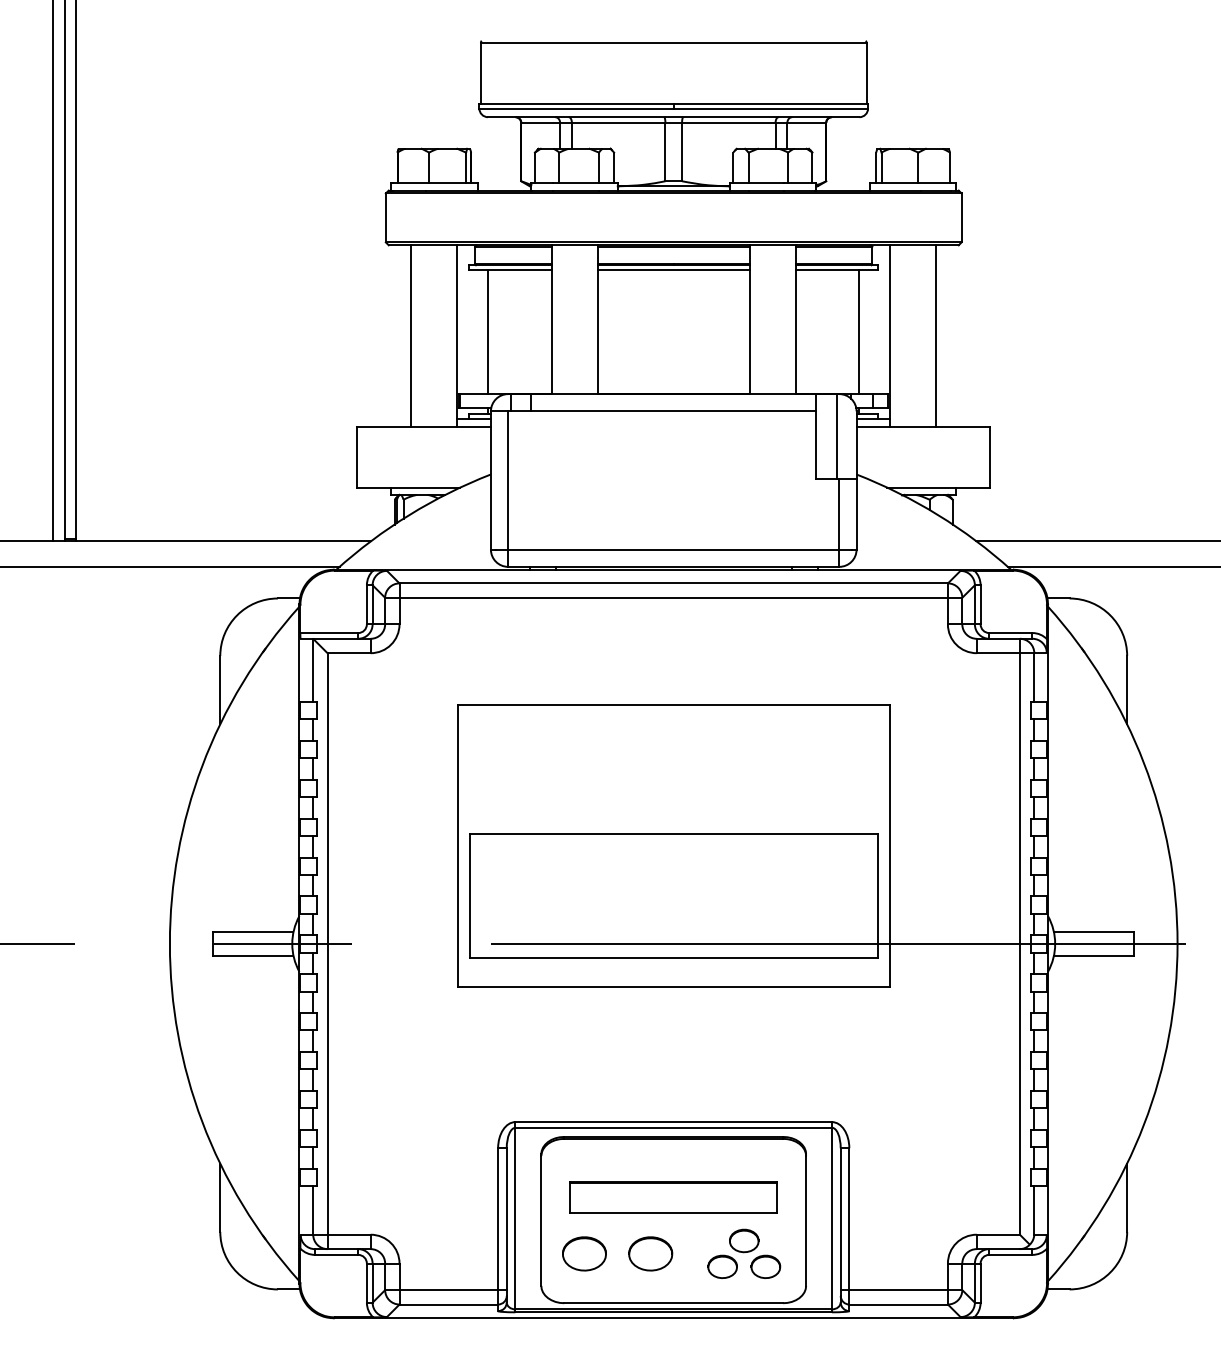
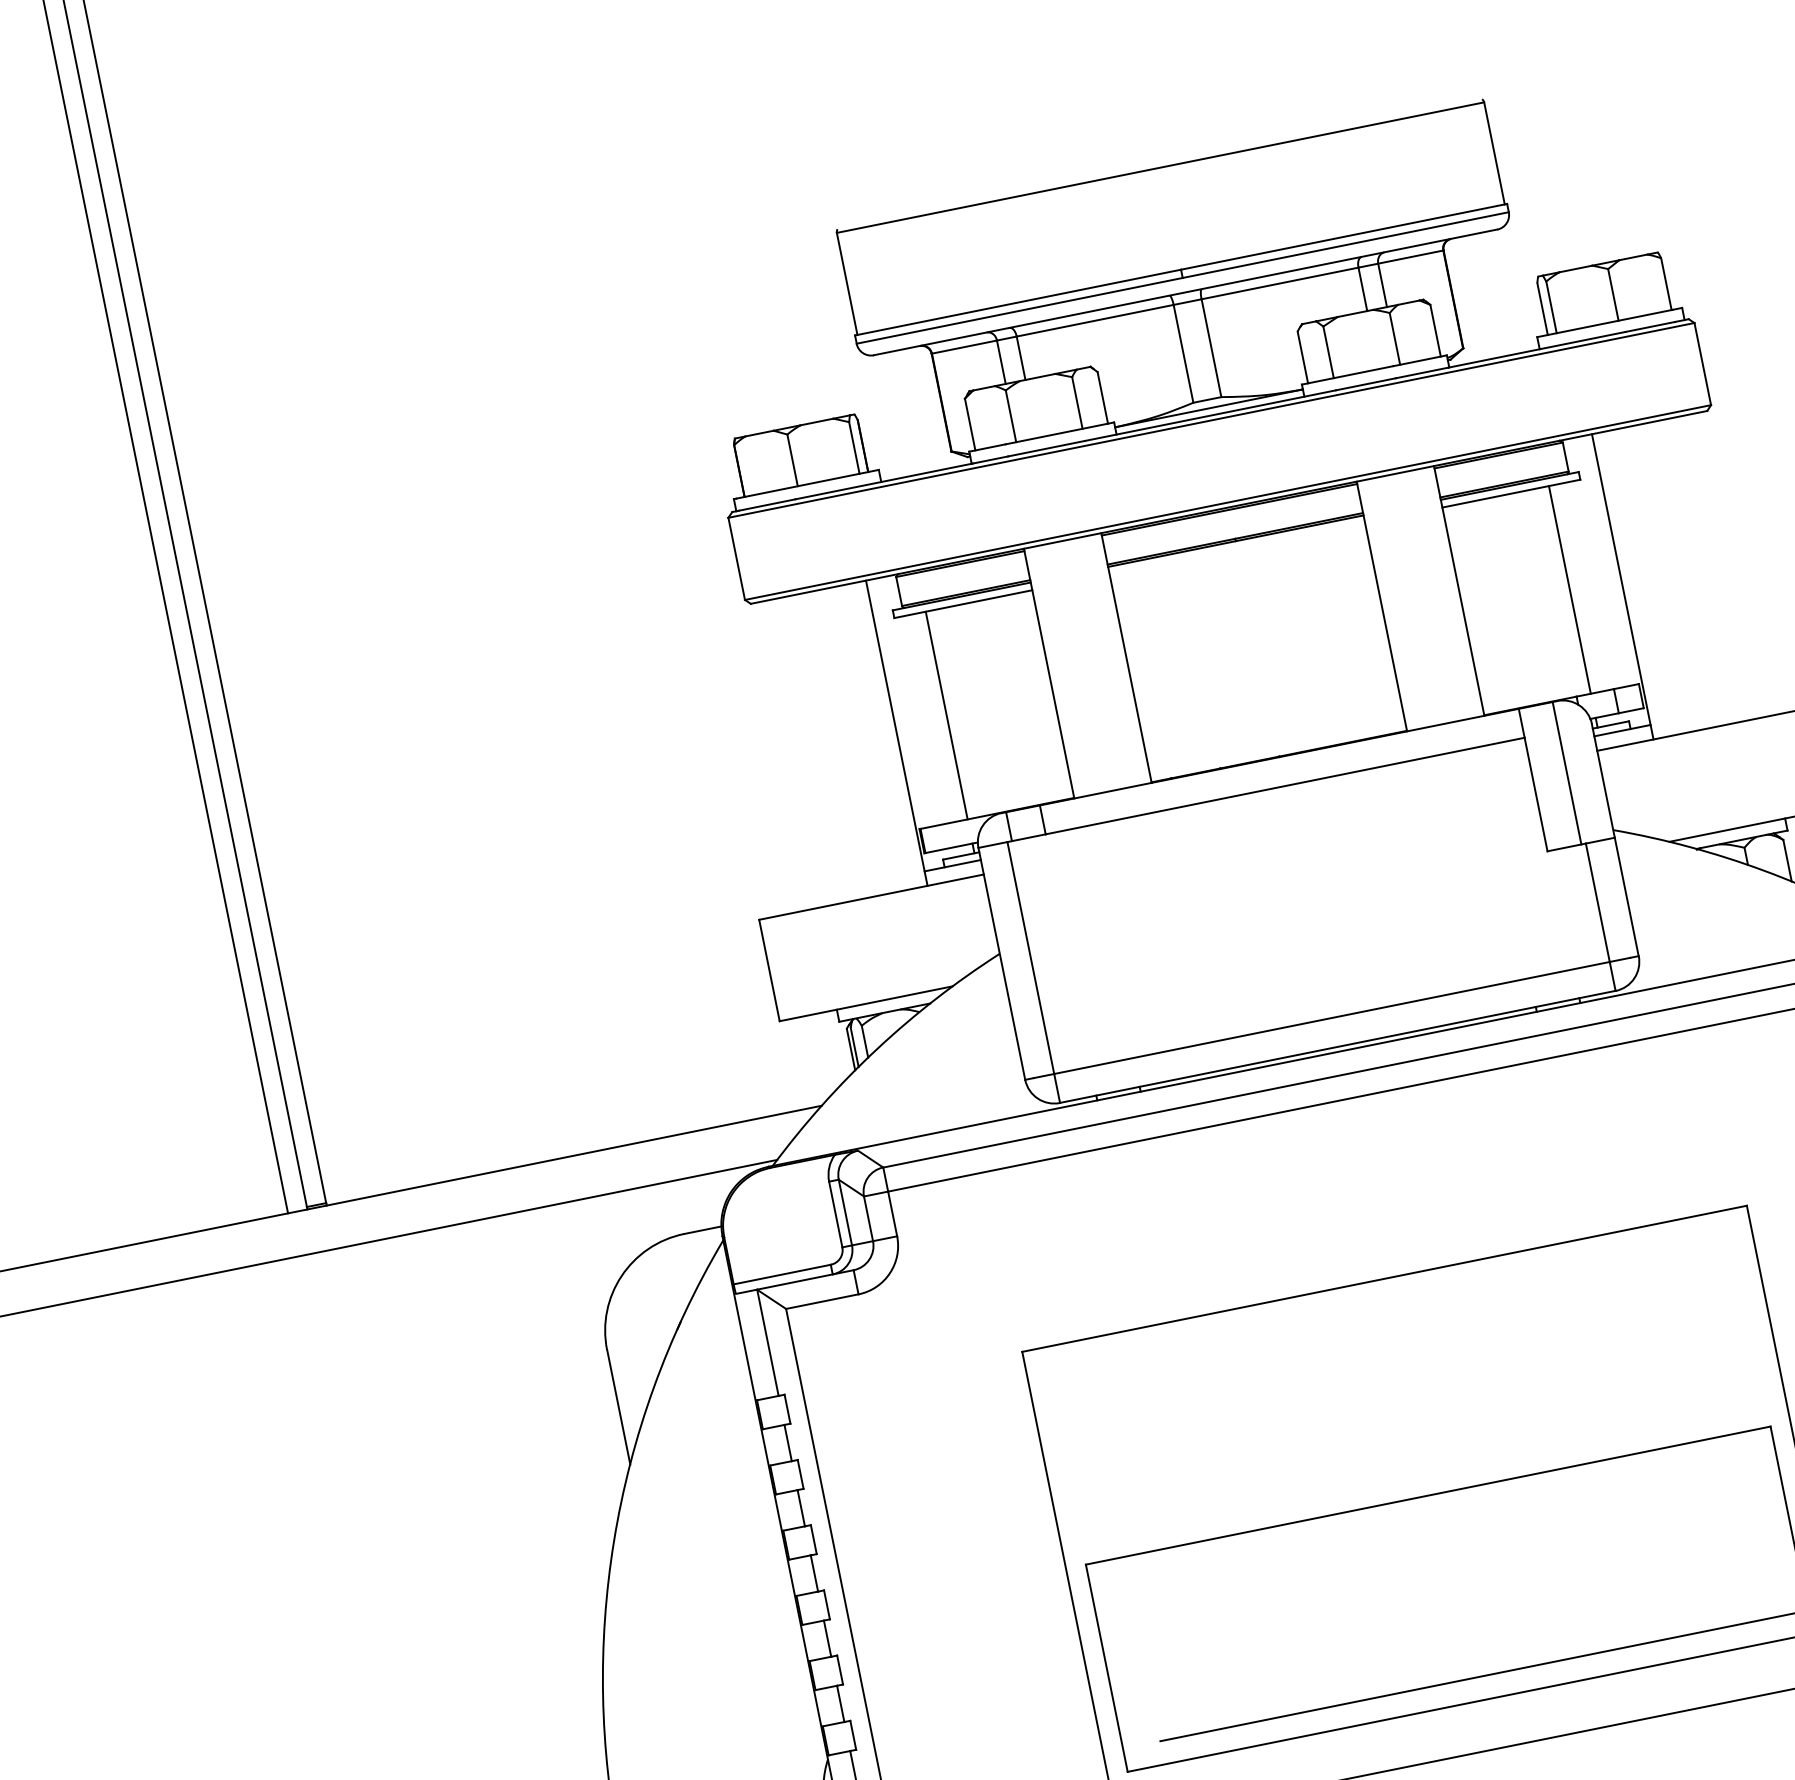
line: (673, 270) -> (1237, 549), removed
line: (411, 336) -> (819, 749), removed
line: (936, 336) -> (1700, 571), removed

